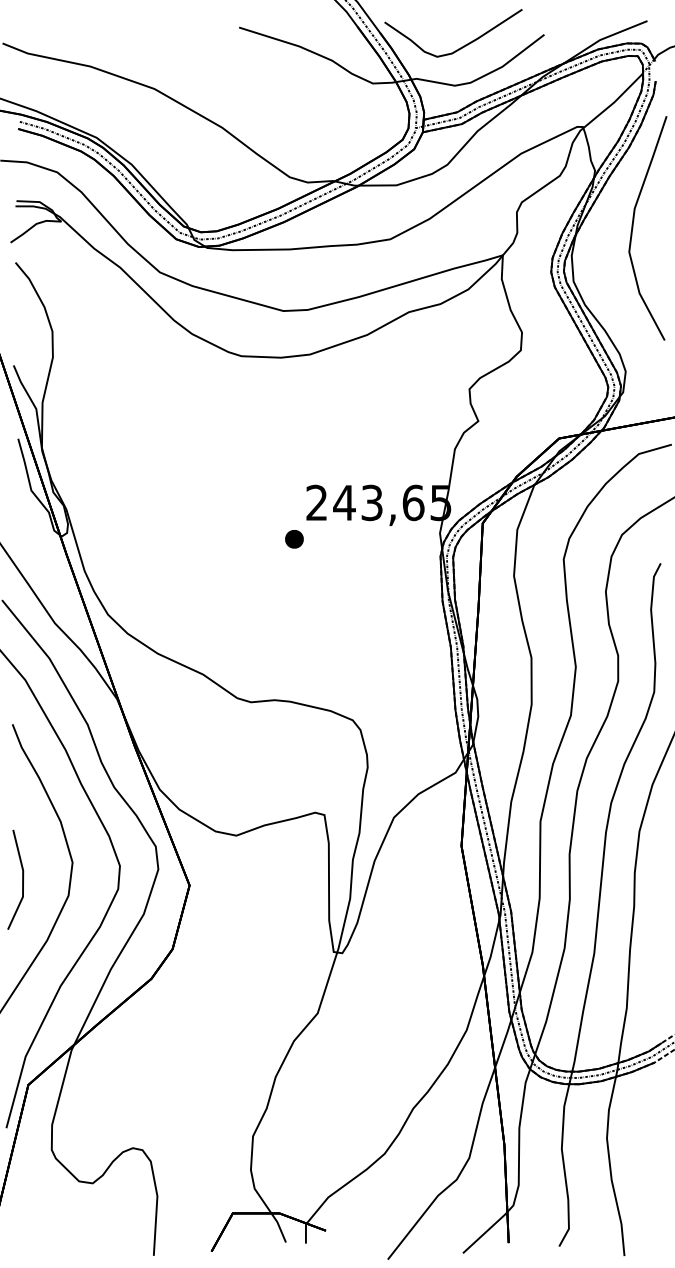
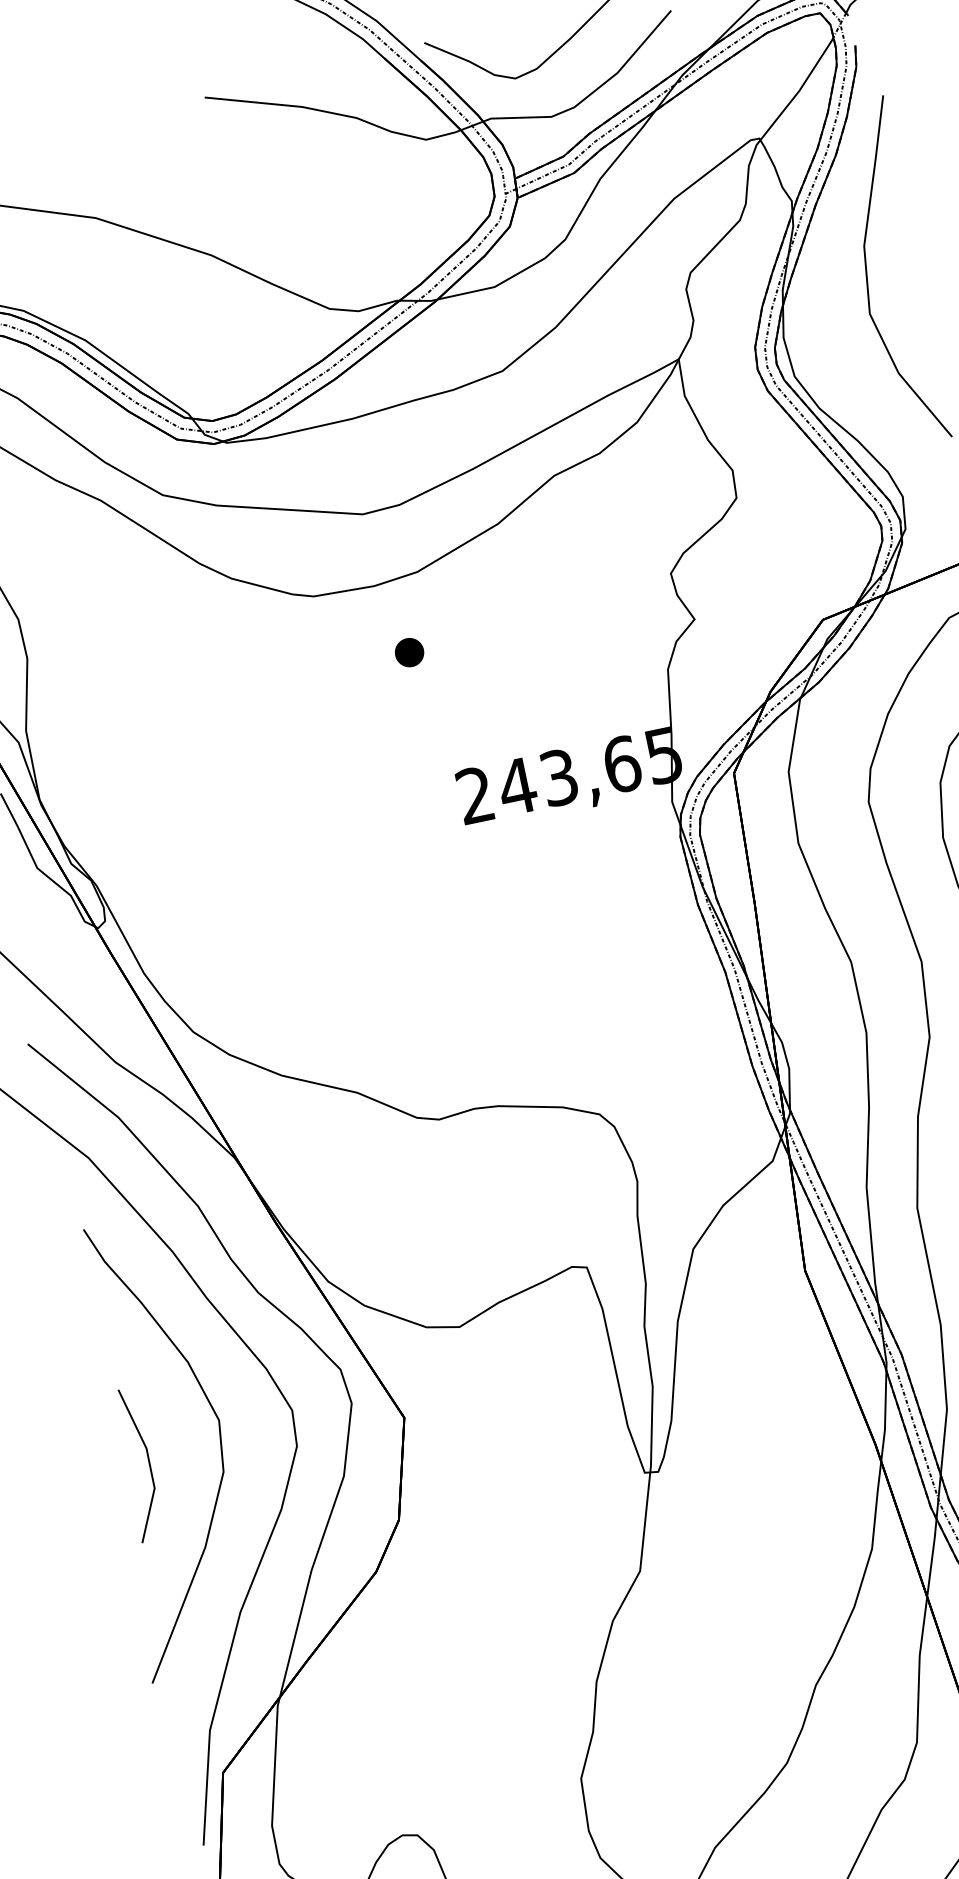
part: (294, 539) -> (409, 652), moved

